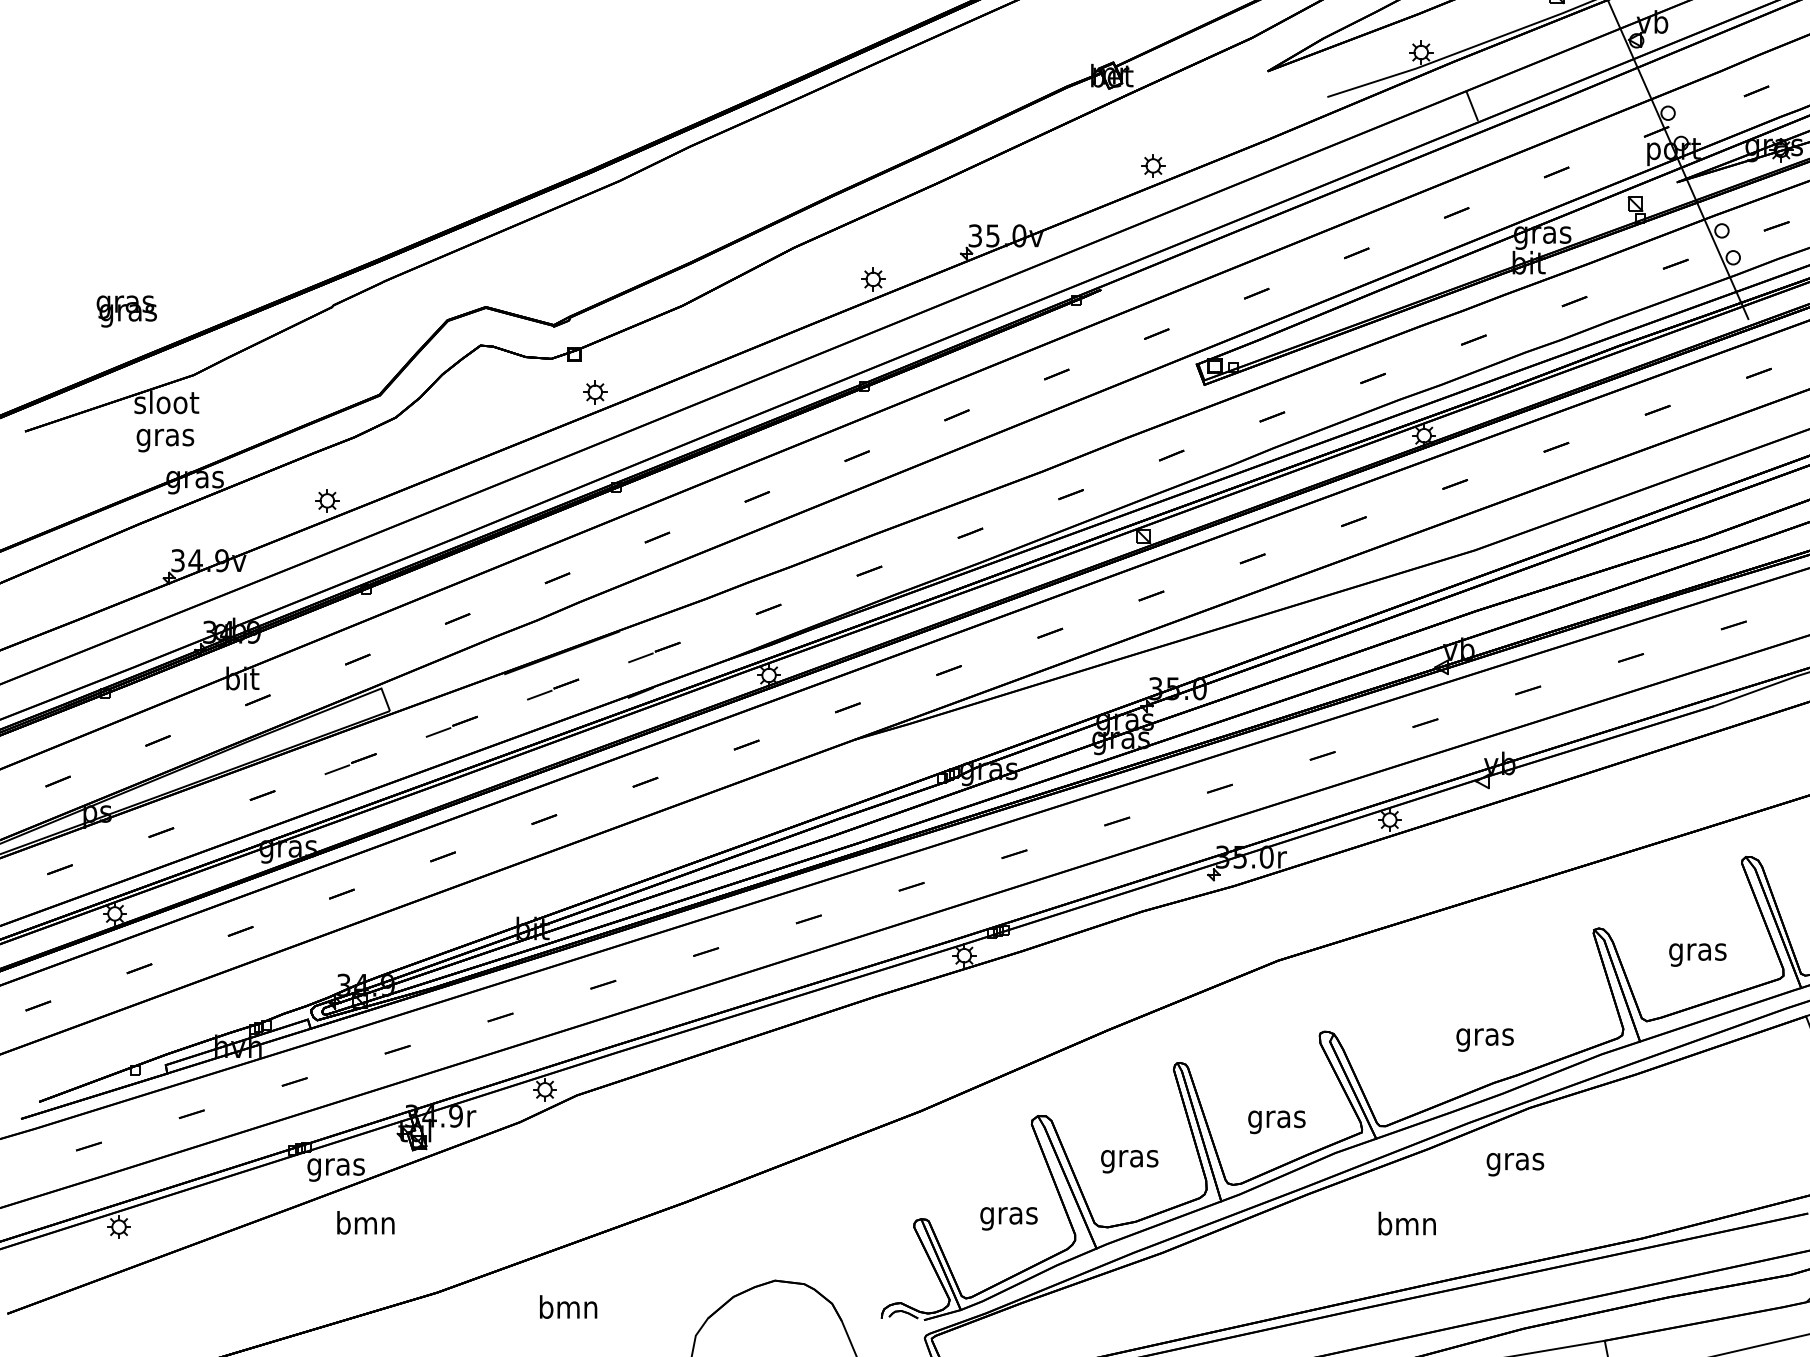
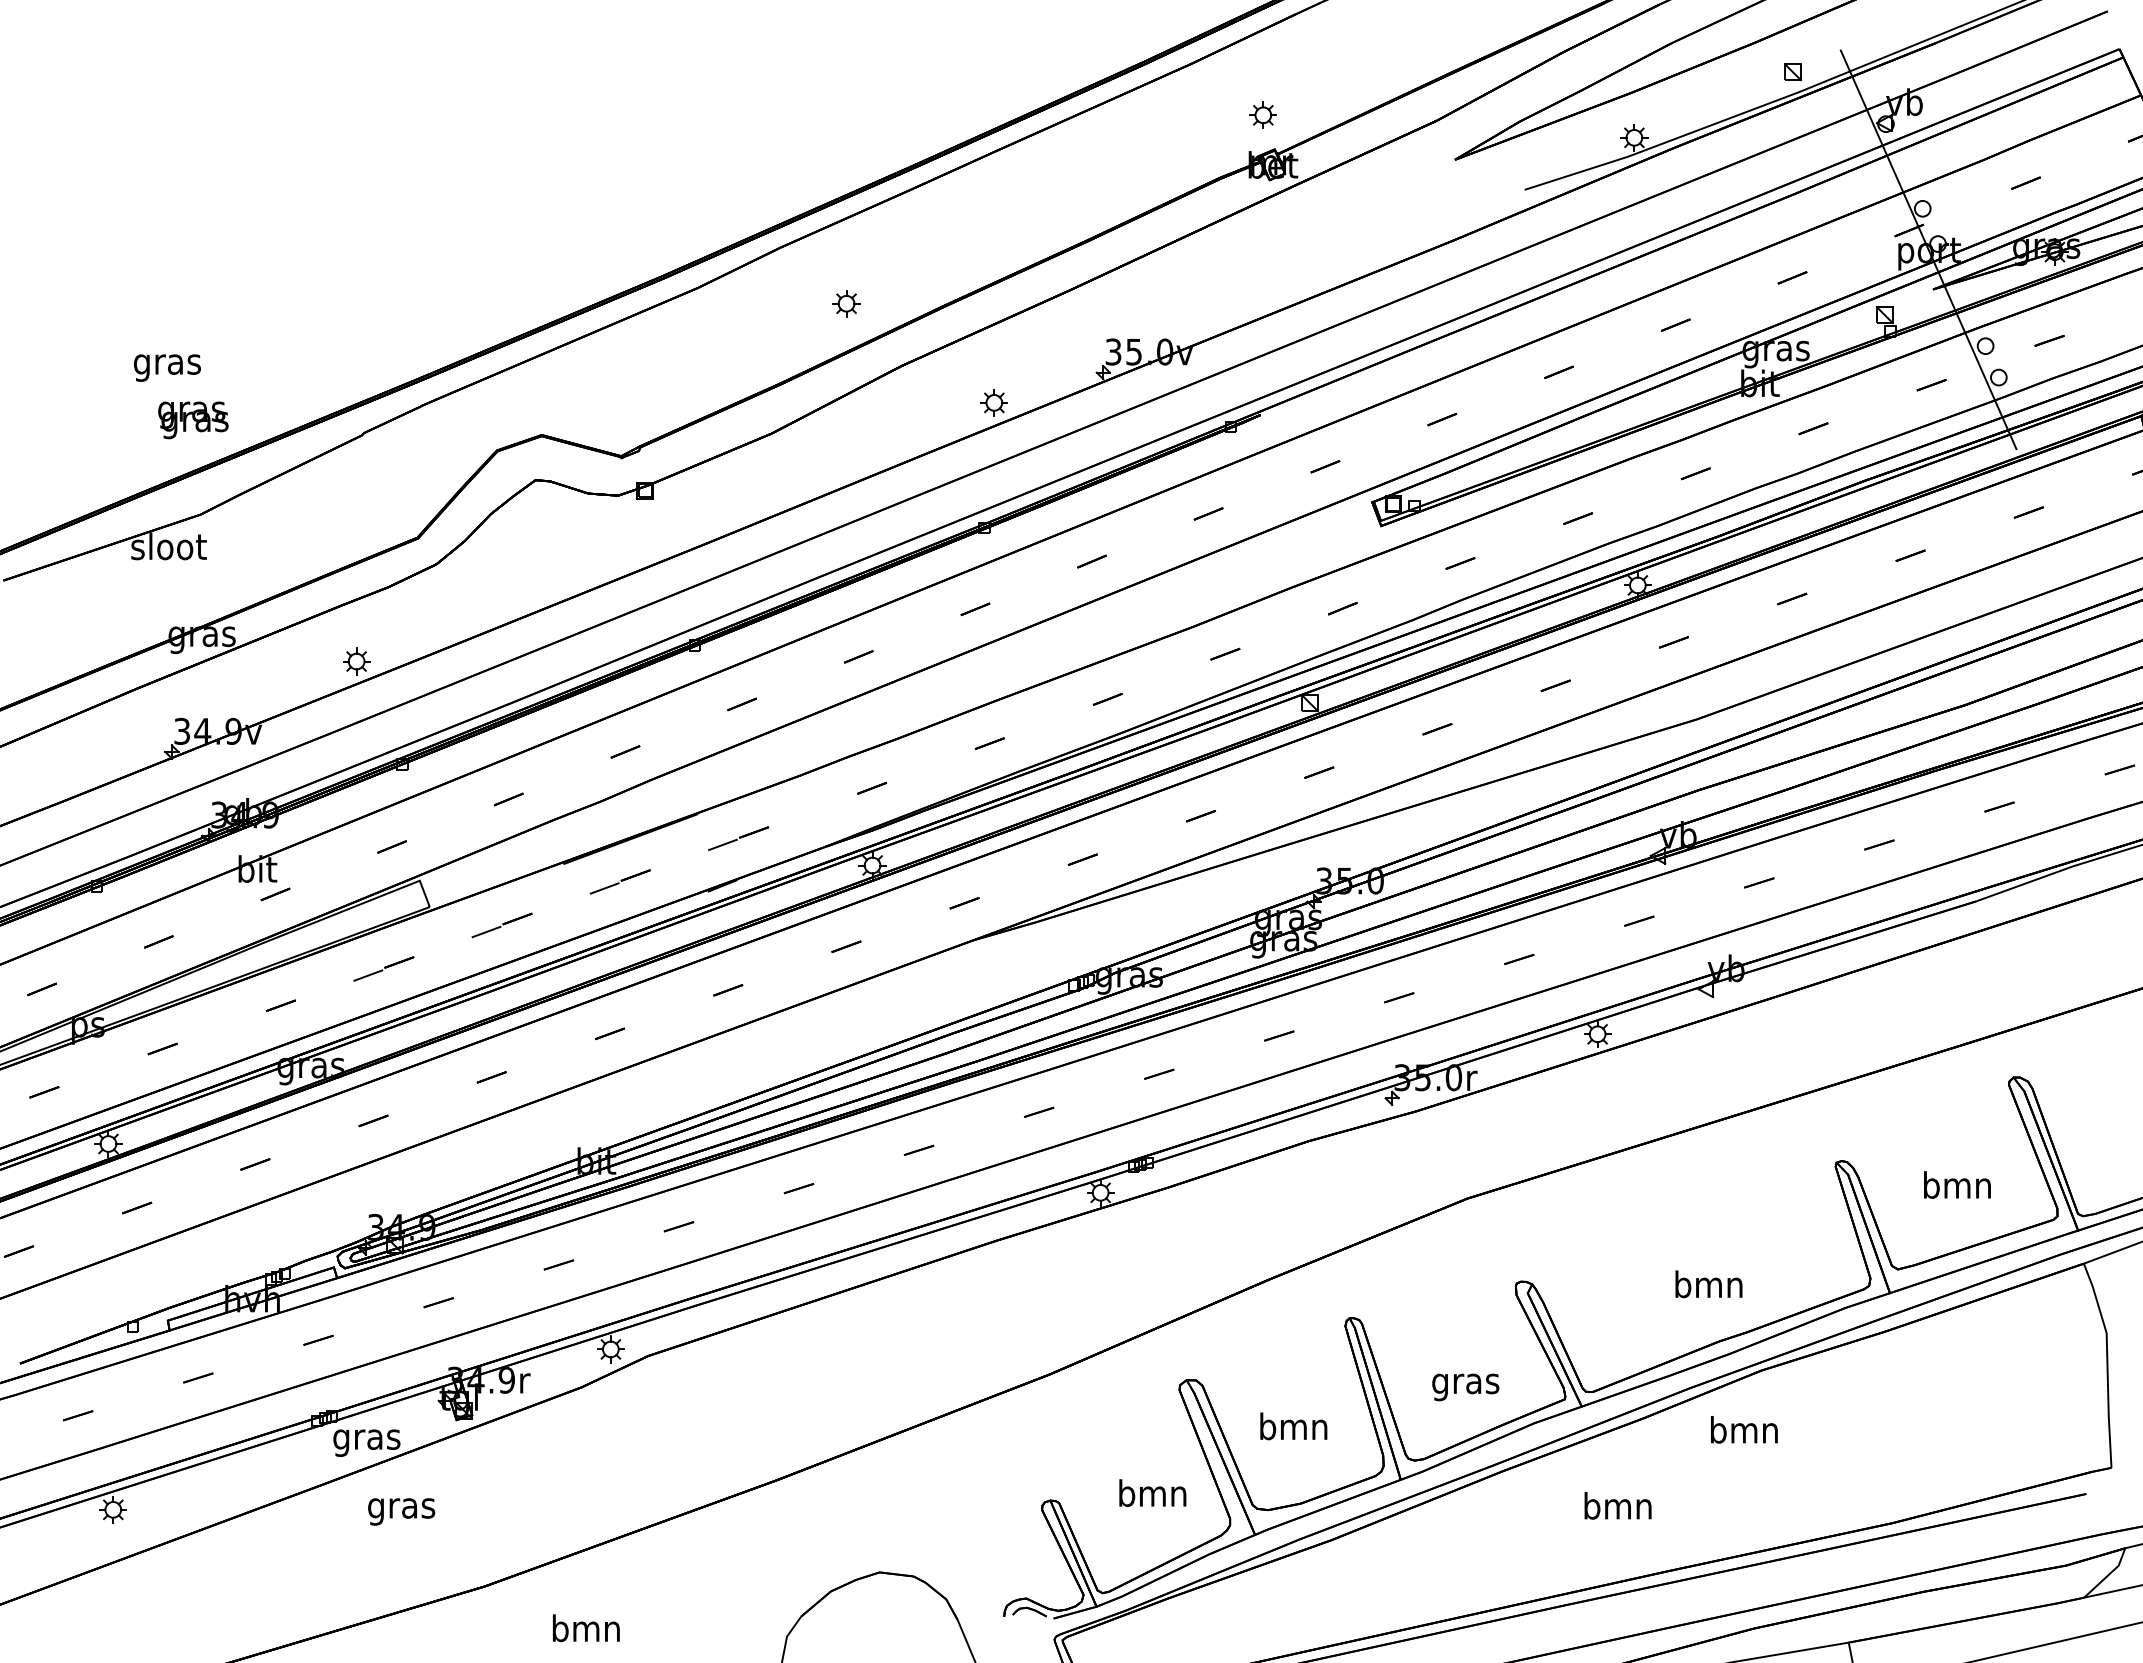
line: (1471, 106) -> (1693, 200), removed
part: (1152, 165) -> (1262, 114), moved
text: (126, 311) -> (193, 420), moved
part: (595, 392) -> (846, 303), moved
text: (165, 440) -> (167, 367), moved
text: (1697, 951) -> (1957, 1188), gras -> bmn
text: (1484, 1036) -> (1708, 1287), gras -> bmn
text: (1129, 1158) -> (1293, 1429), gras -> bmn
text: (1514, 1161) -> (1743, 1433), gras -> bmn
text: (1008, 1215) -> (1152, 1496), gras -> bmn
text: (365, 1225) -> (401, 1508), bmn -> gras
text: (568, 1307) -> (586, 1628), moved

